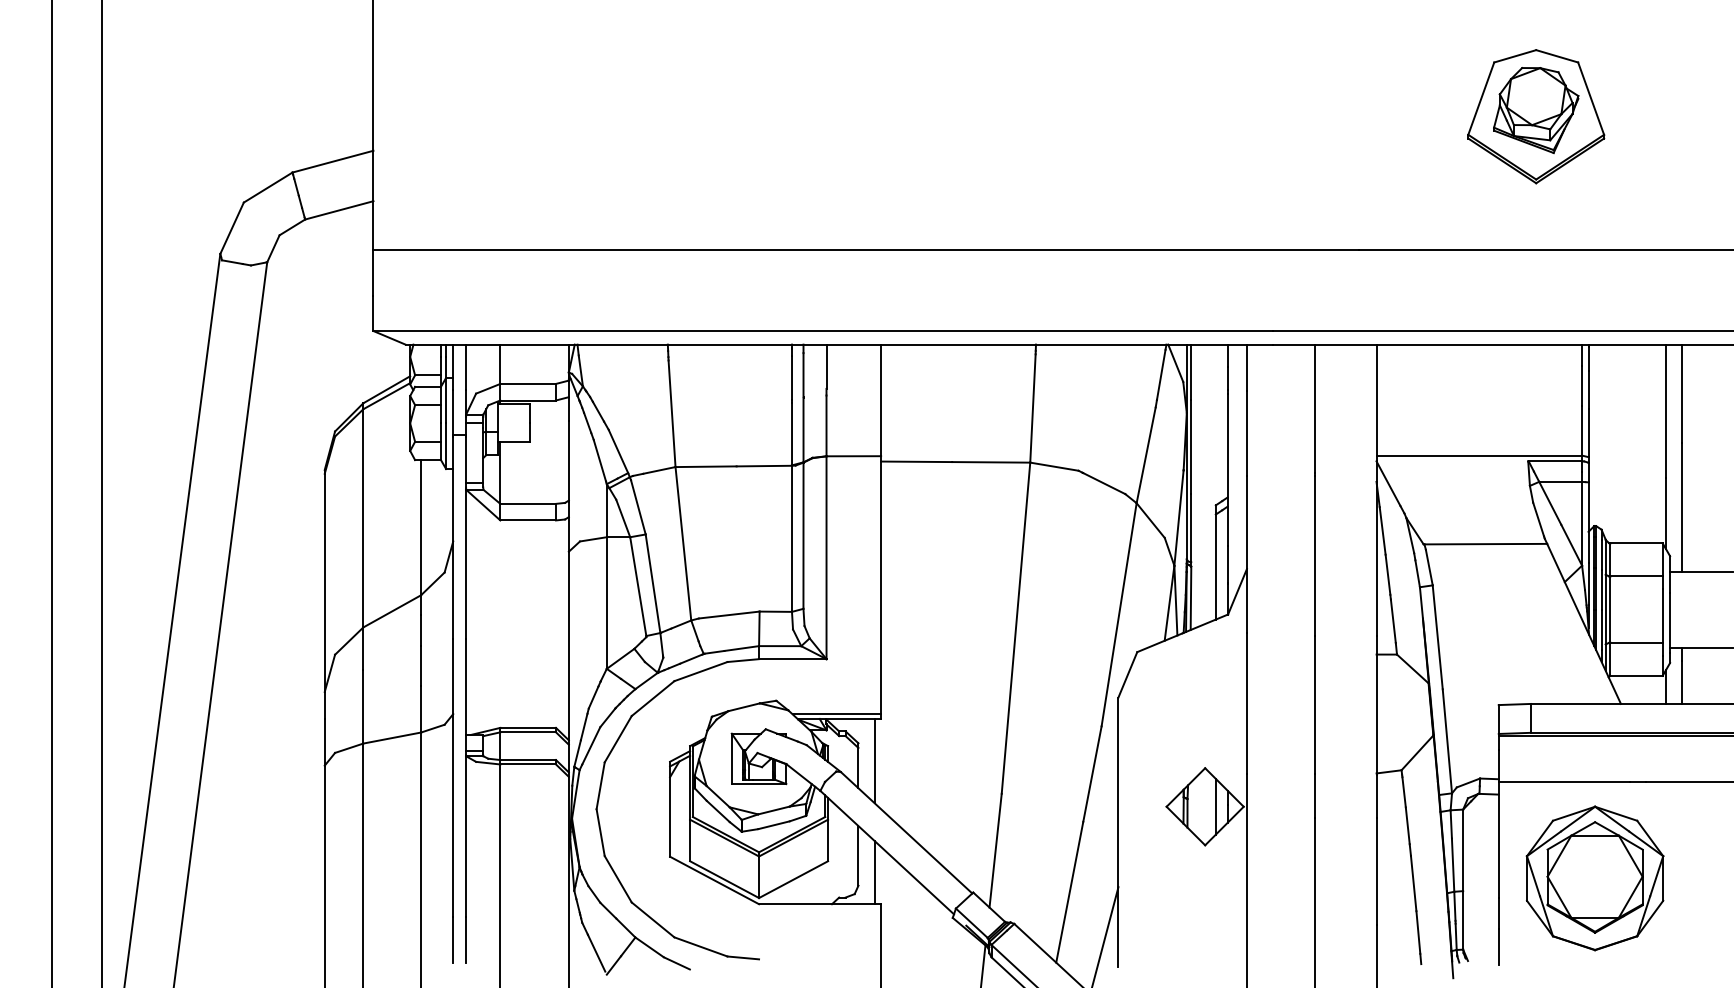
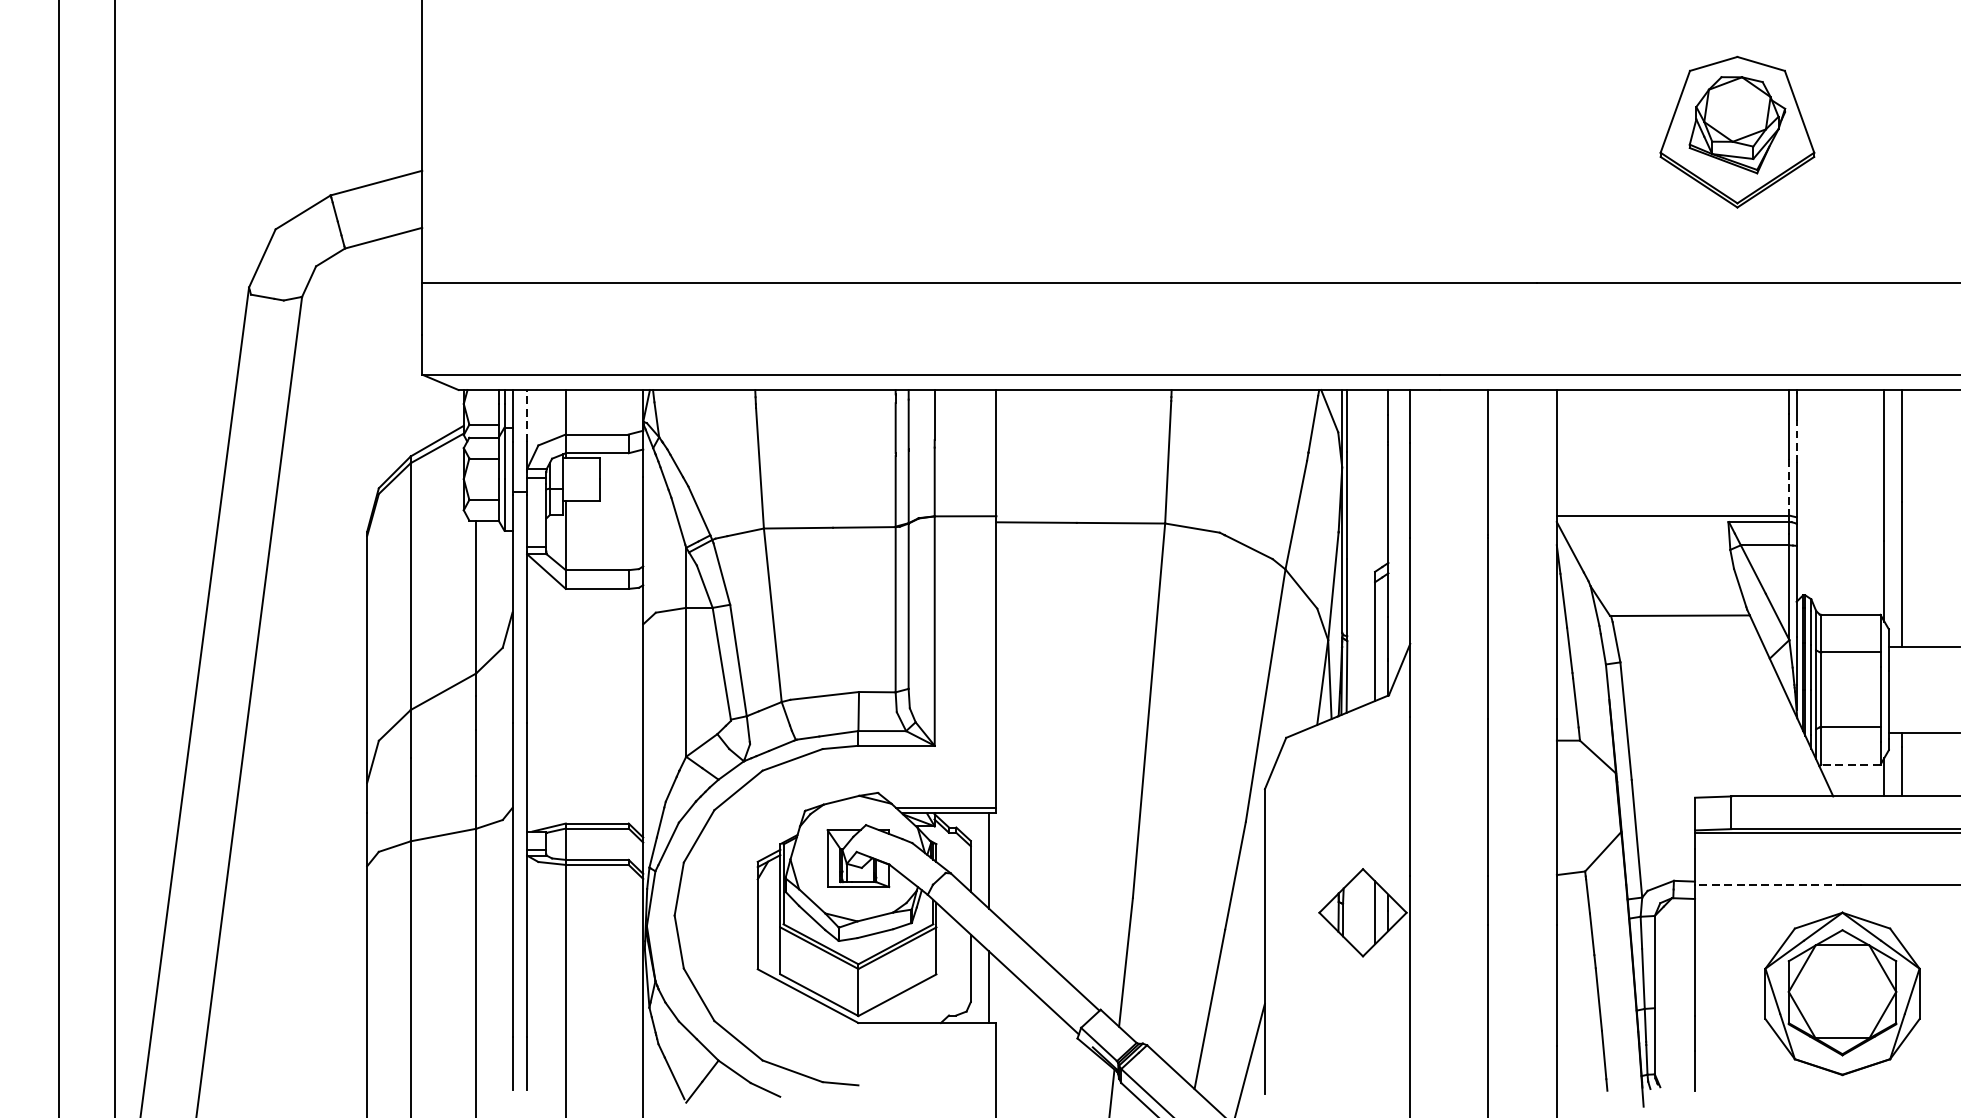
line: (466, 367) -> (527, 415), solid -> dashed
line: (1588, 389) -> (1796, 440), solid -> dashed
line: (1582, 430) -> (1789, 487), solid -> dashed
line: (1636, 675) -> (1850, 764), solid -> dashed
line: (1564, 782) -> (1769, 885), solid -> dashed
part: (1594, 878) -> (1841, 993), moved

